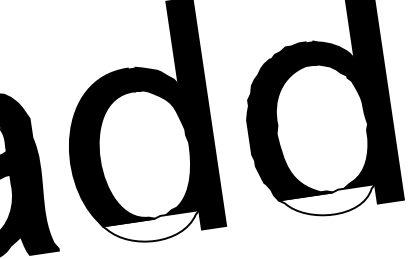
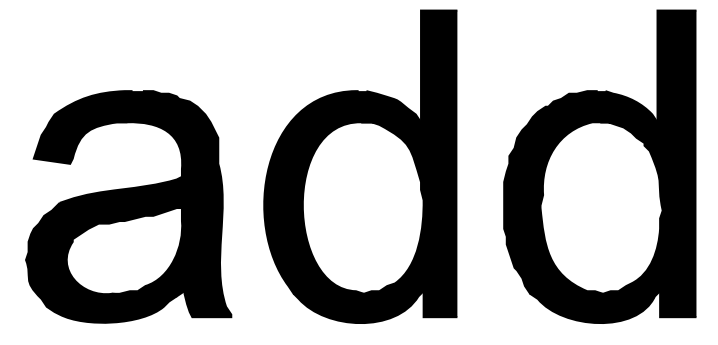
fill: (328, 203) -> (595, 307), added
fill: (152, 229) -> (358, 307), added

